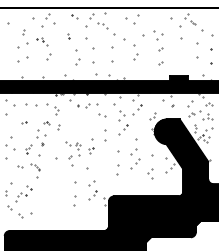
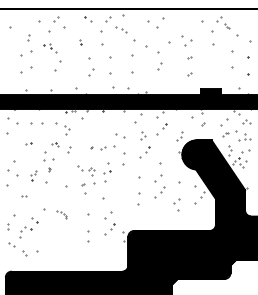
part: (48, 56) -> (57, 66), size x1.6
part: (86, 105) -> (102, 147), moved
part: (121, 115) -> (143, 135), size x0.6
part: (91, 151) -> (107, 177), size x1.6
part: (35, 167) -> (61, 214), moved

